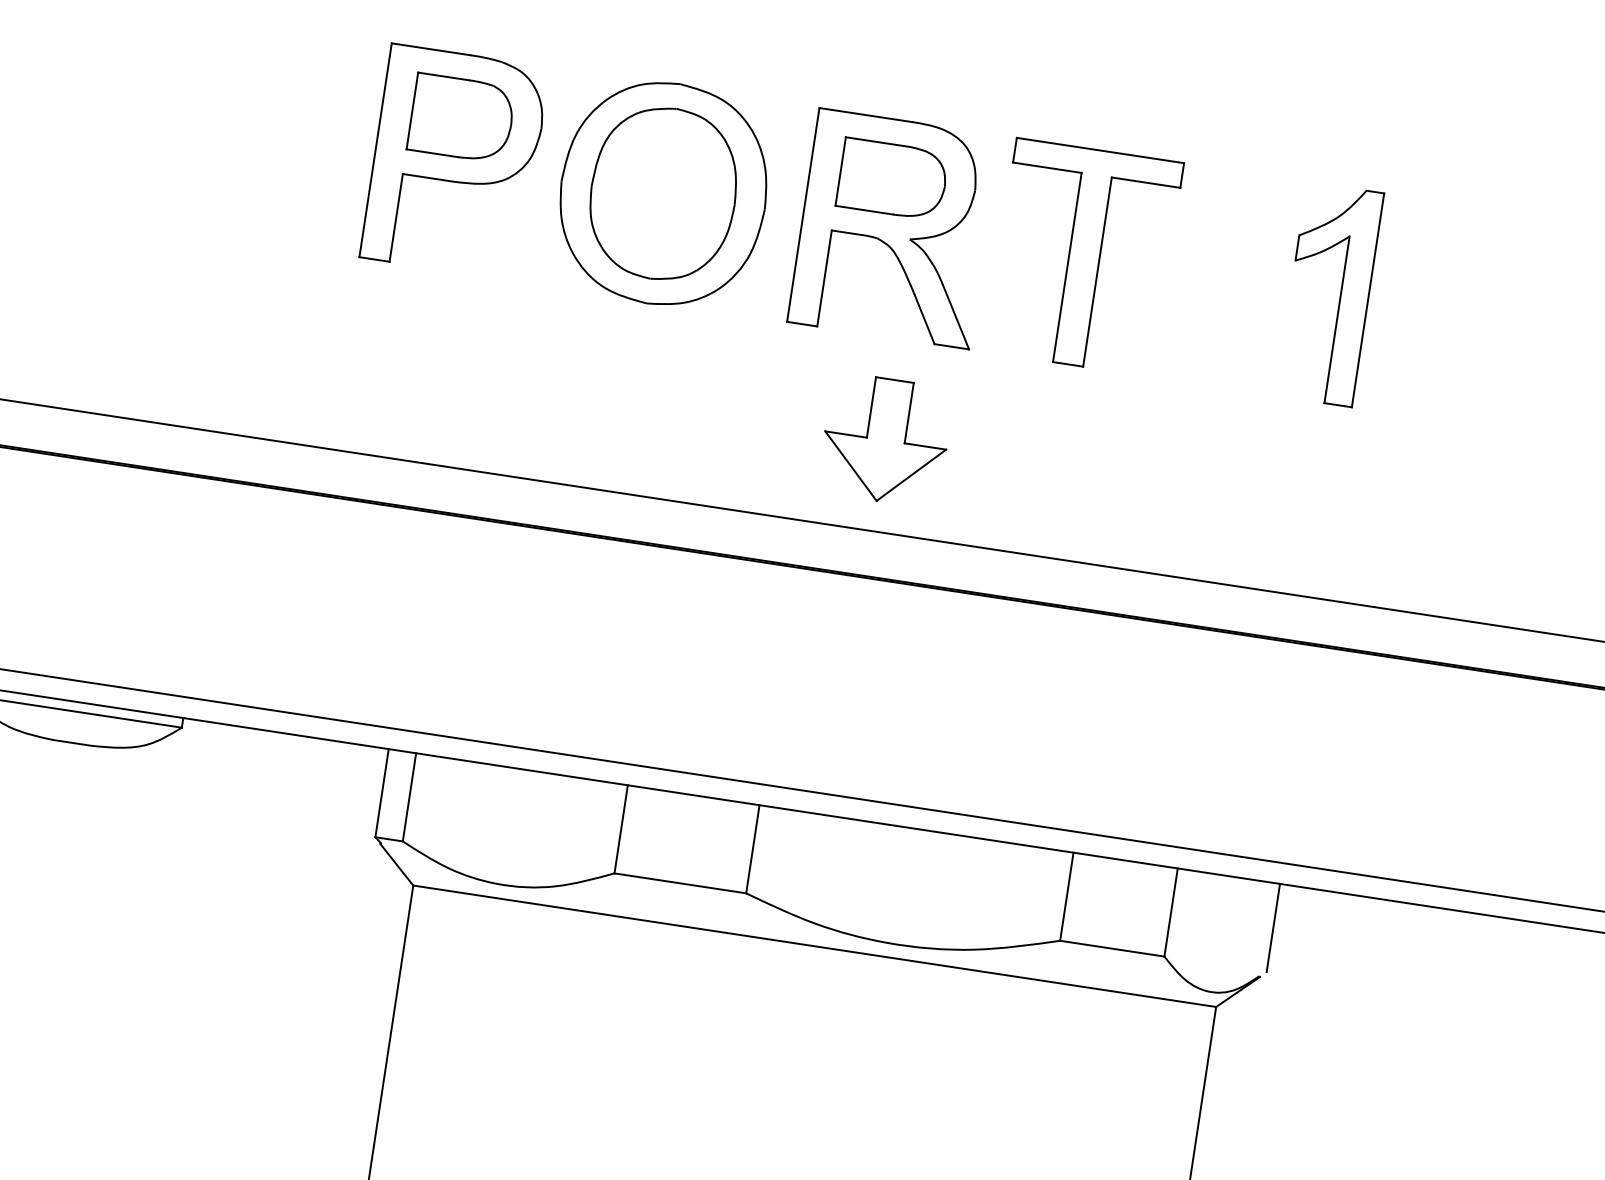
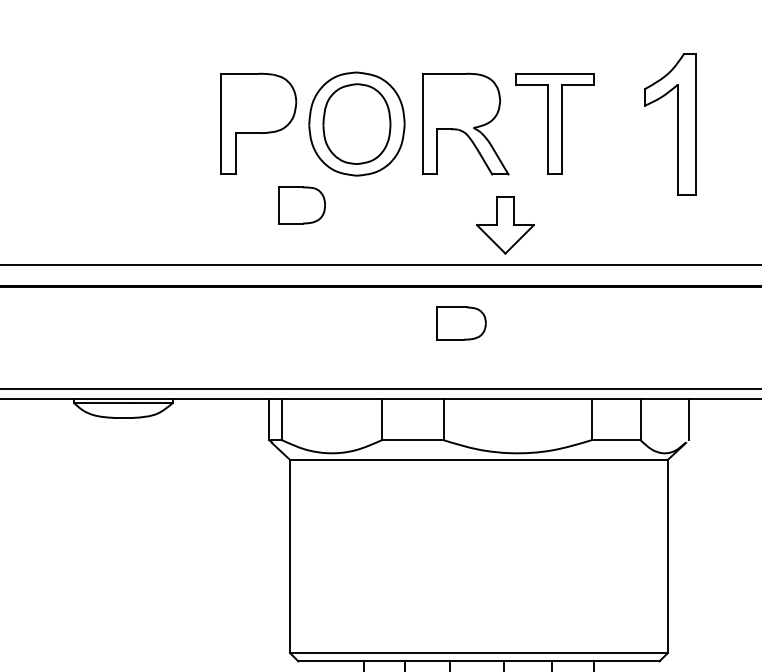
part: (460, 118) -> (301, 205), moved
part: (892, 179) -> (461, 323), moved
part: (1329, 293) -> (670, 123), size x1.4
part: (885, 441) -> (505, 225), moved

